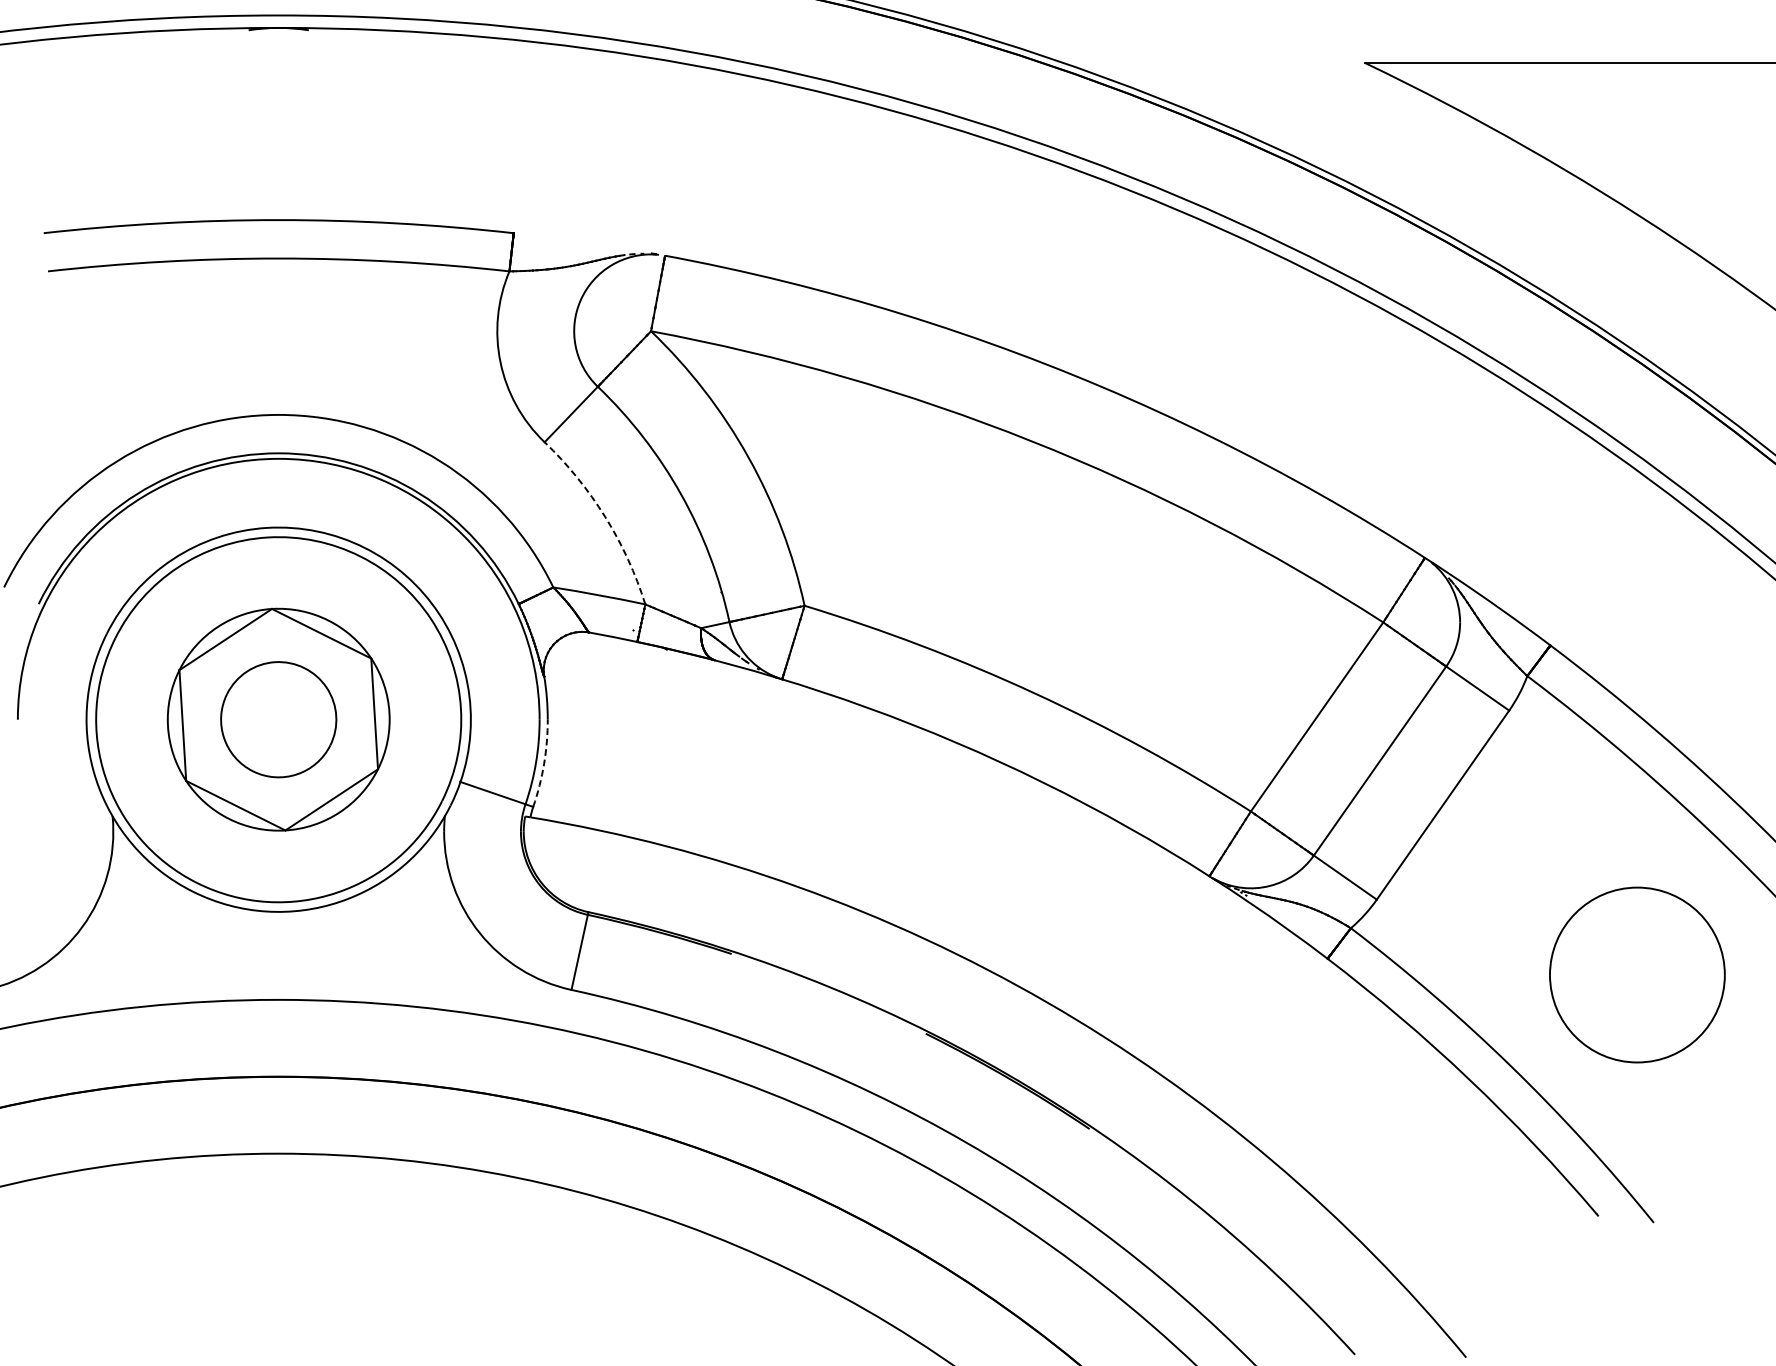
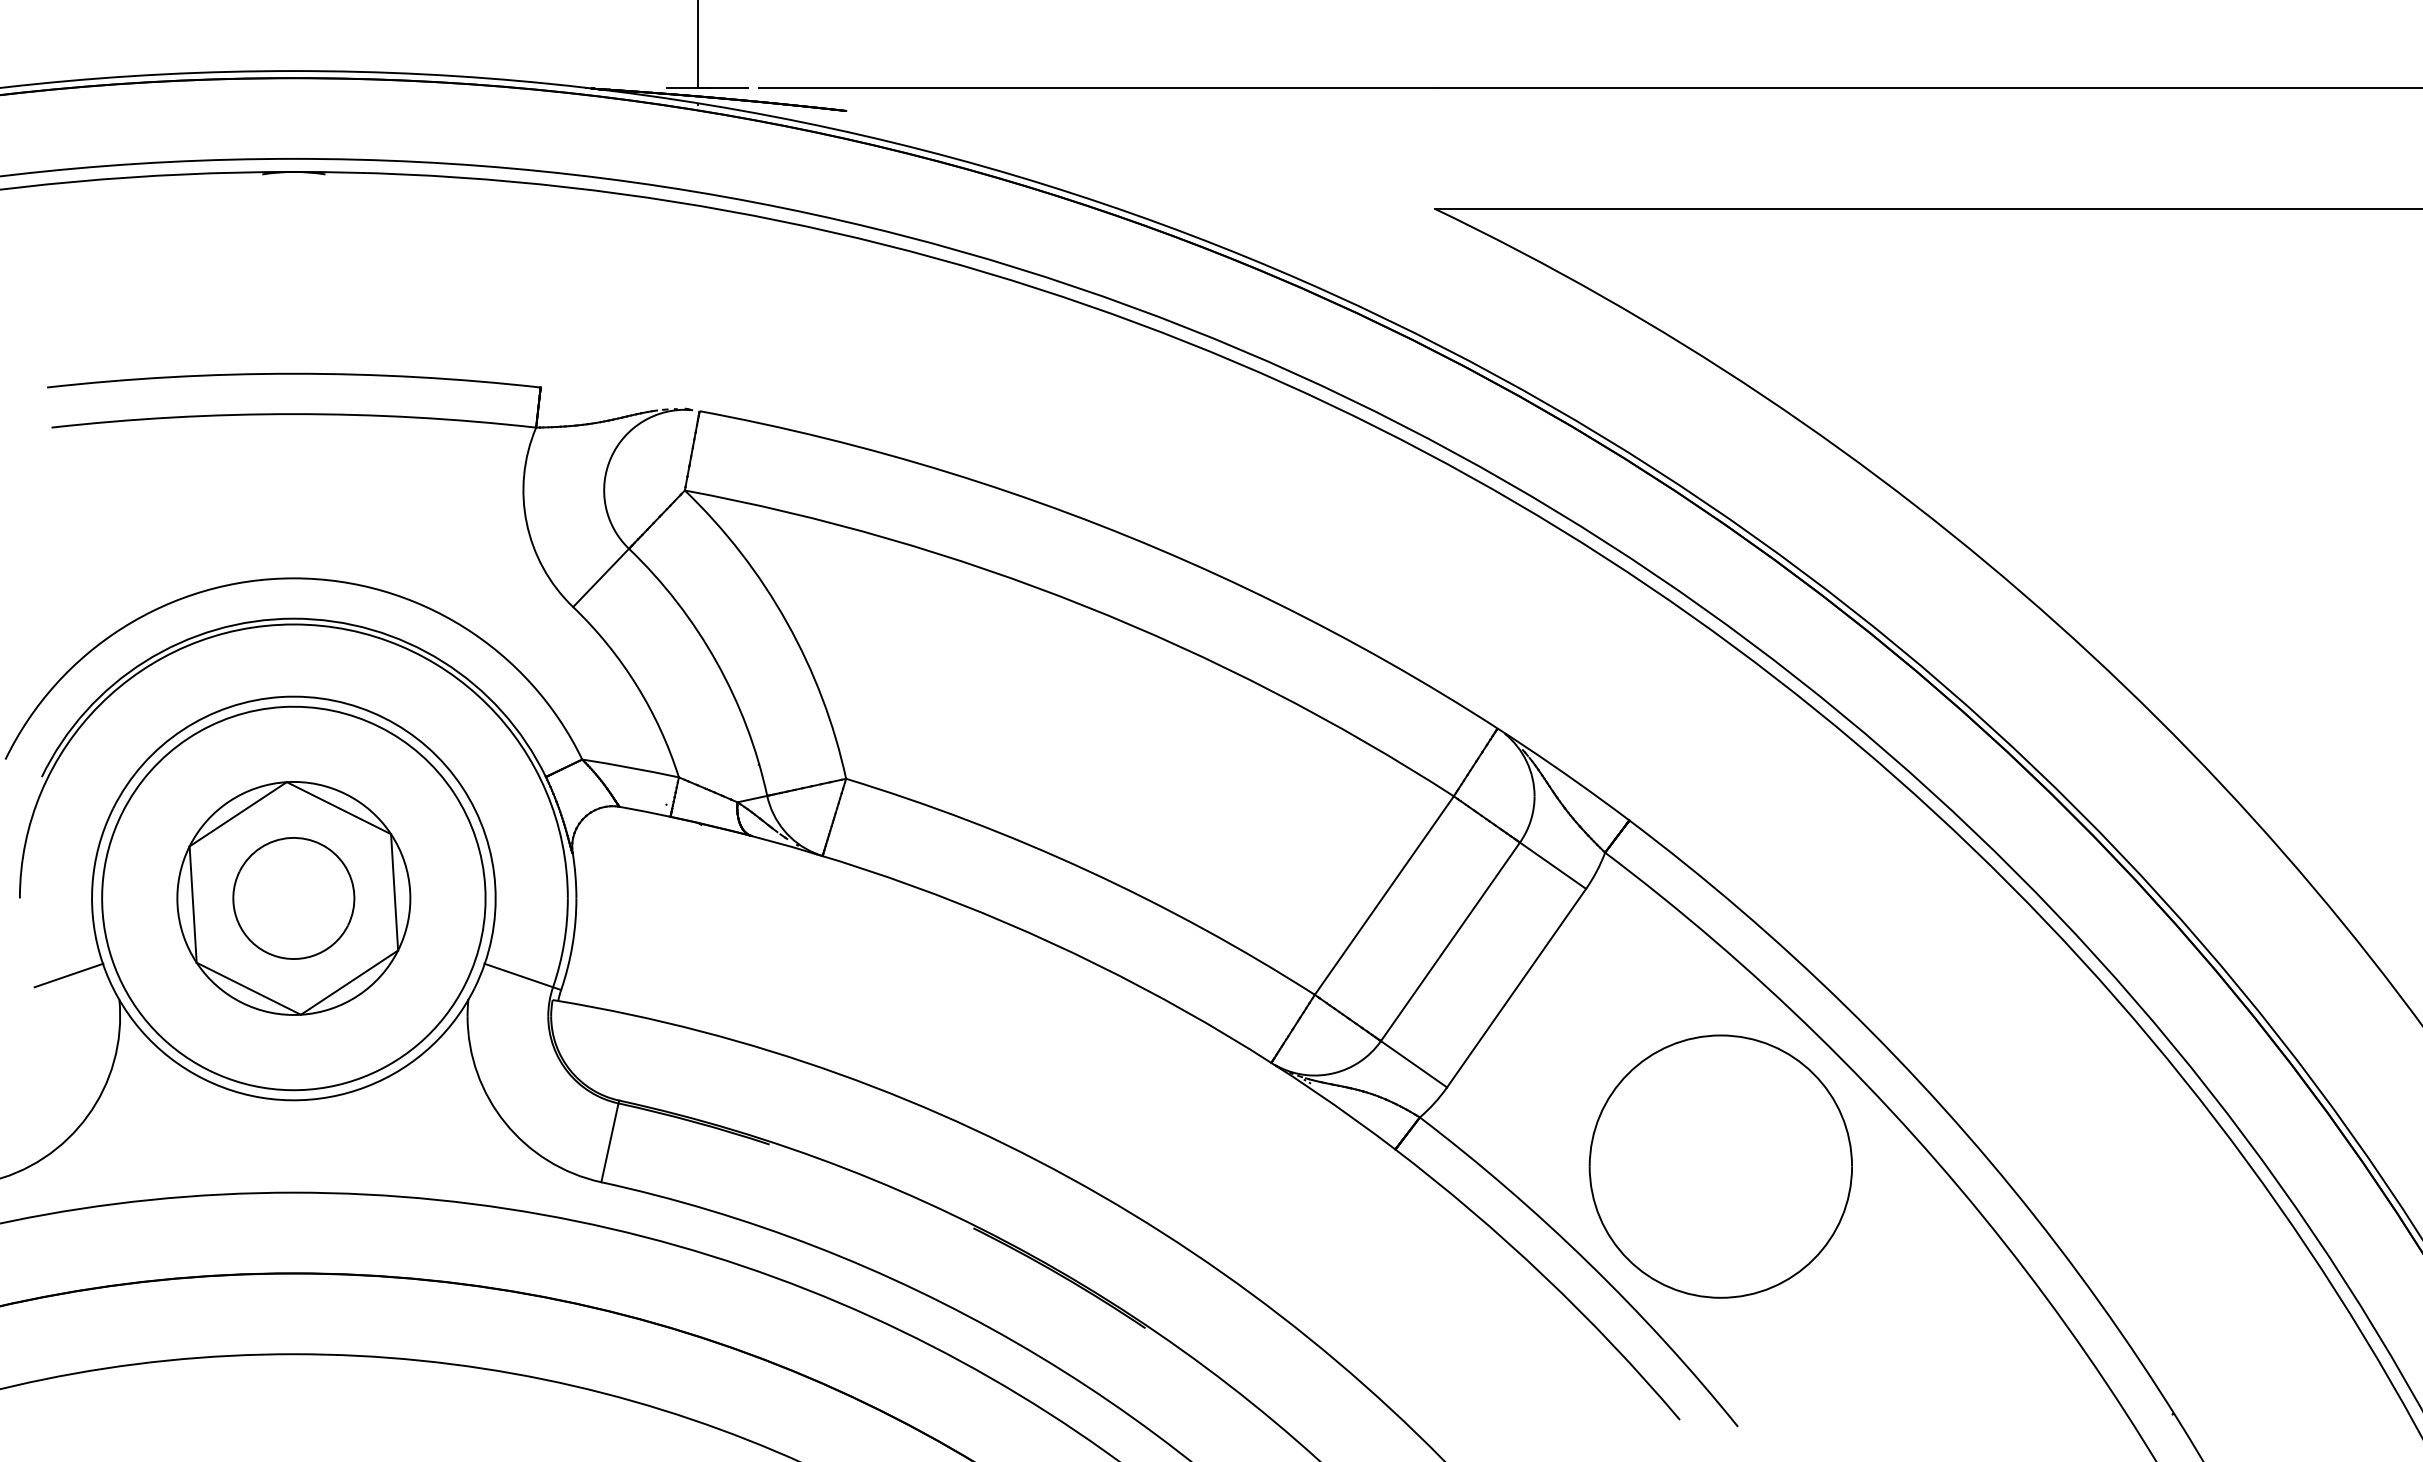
arc: (604, 516) -> (636, 685), dashed -> solid
arc: (544, 763) -> (572, 944), dashed -> solid
line: (64, 793) -> (68, 975), added
part: (1637, 974) -> (1720, 1166), size x1.43

